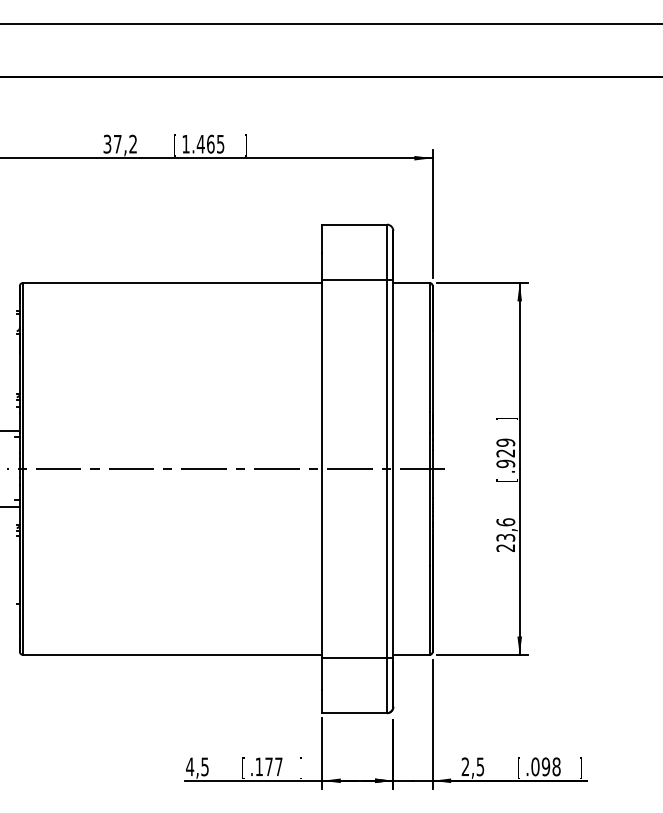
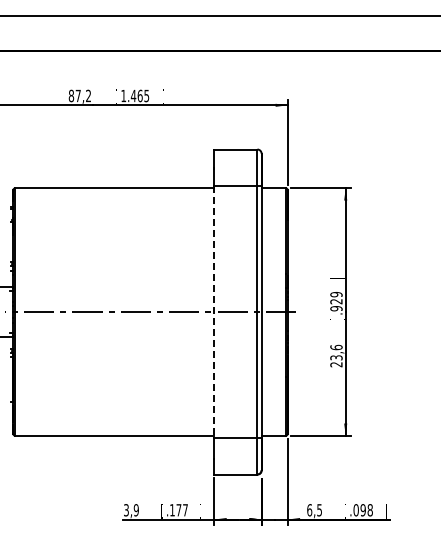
text: (107, 143) -> (71, 95), 37,2 -> 87,2
line: (322, 469) -> (214, 312), solid -> dashed
text: (196, 767) -> (130, 510), 4,5 -> 3,9
text: (465, 767) -> (309, 510), 2,5 -> 6,5

